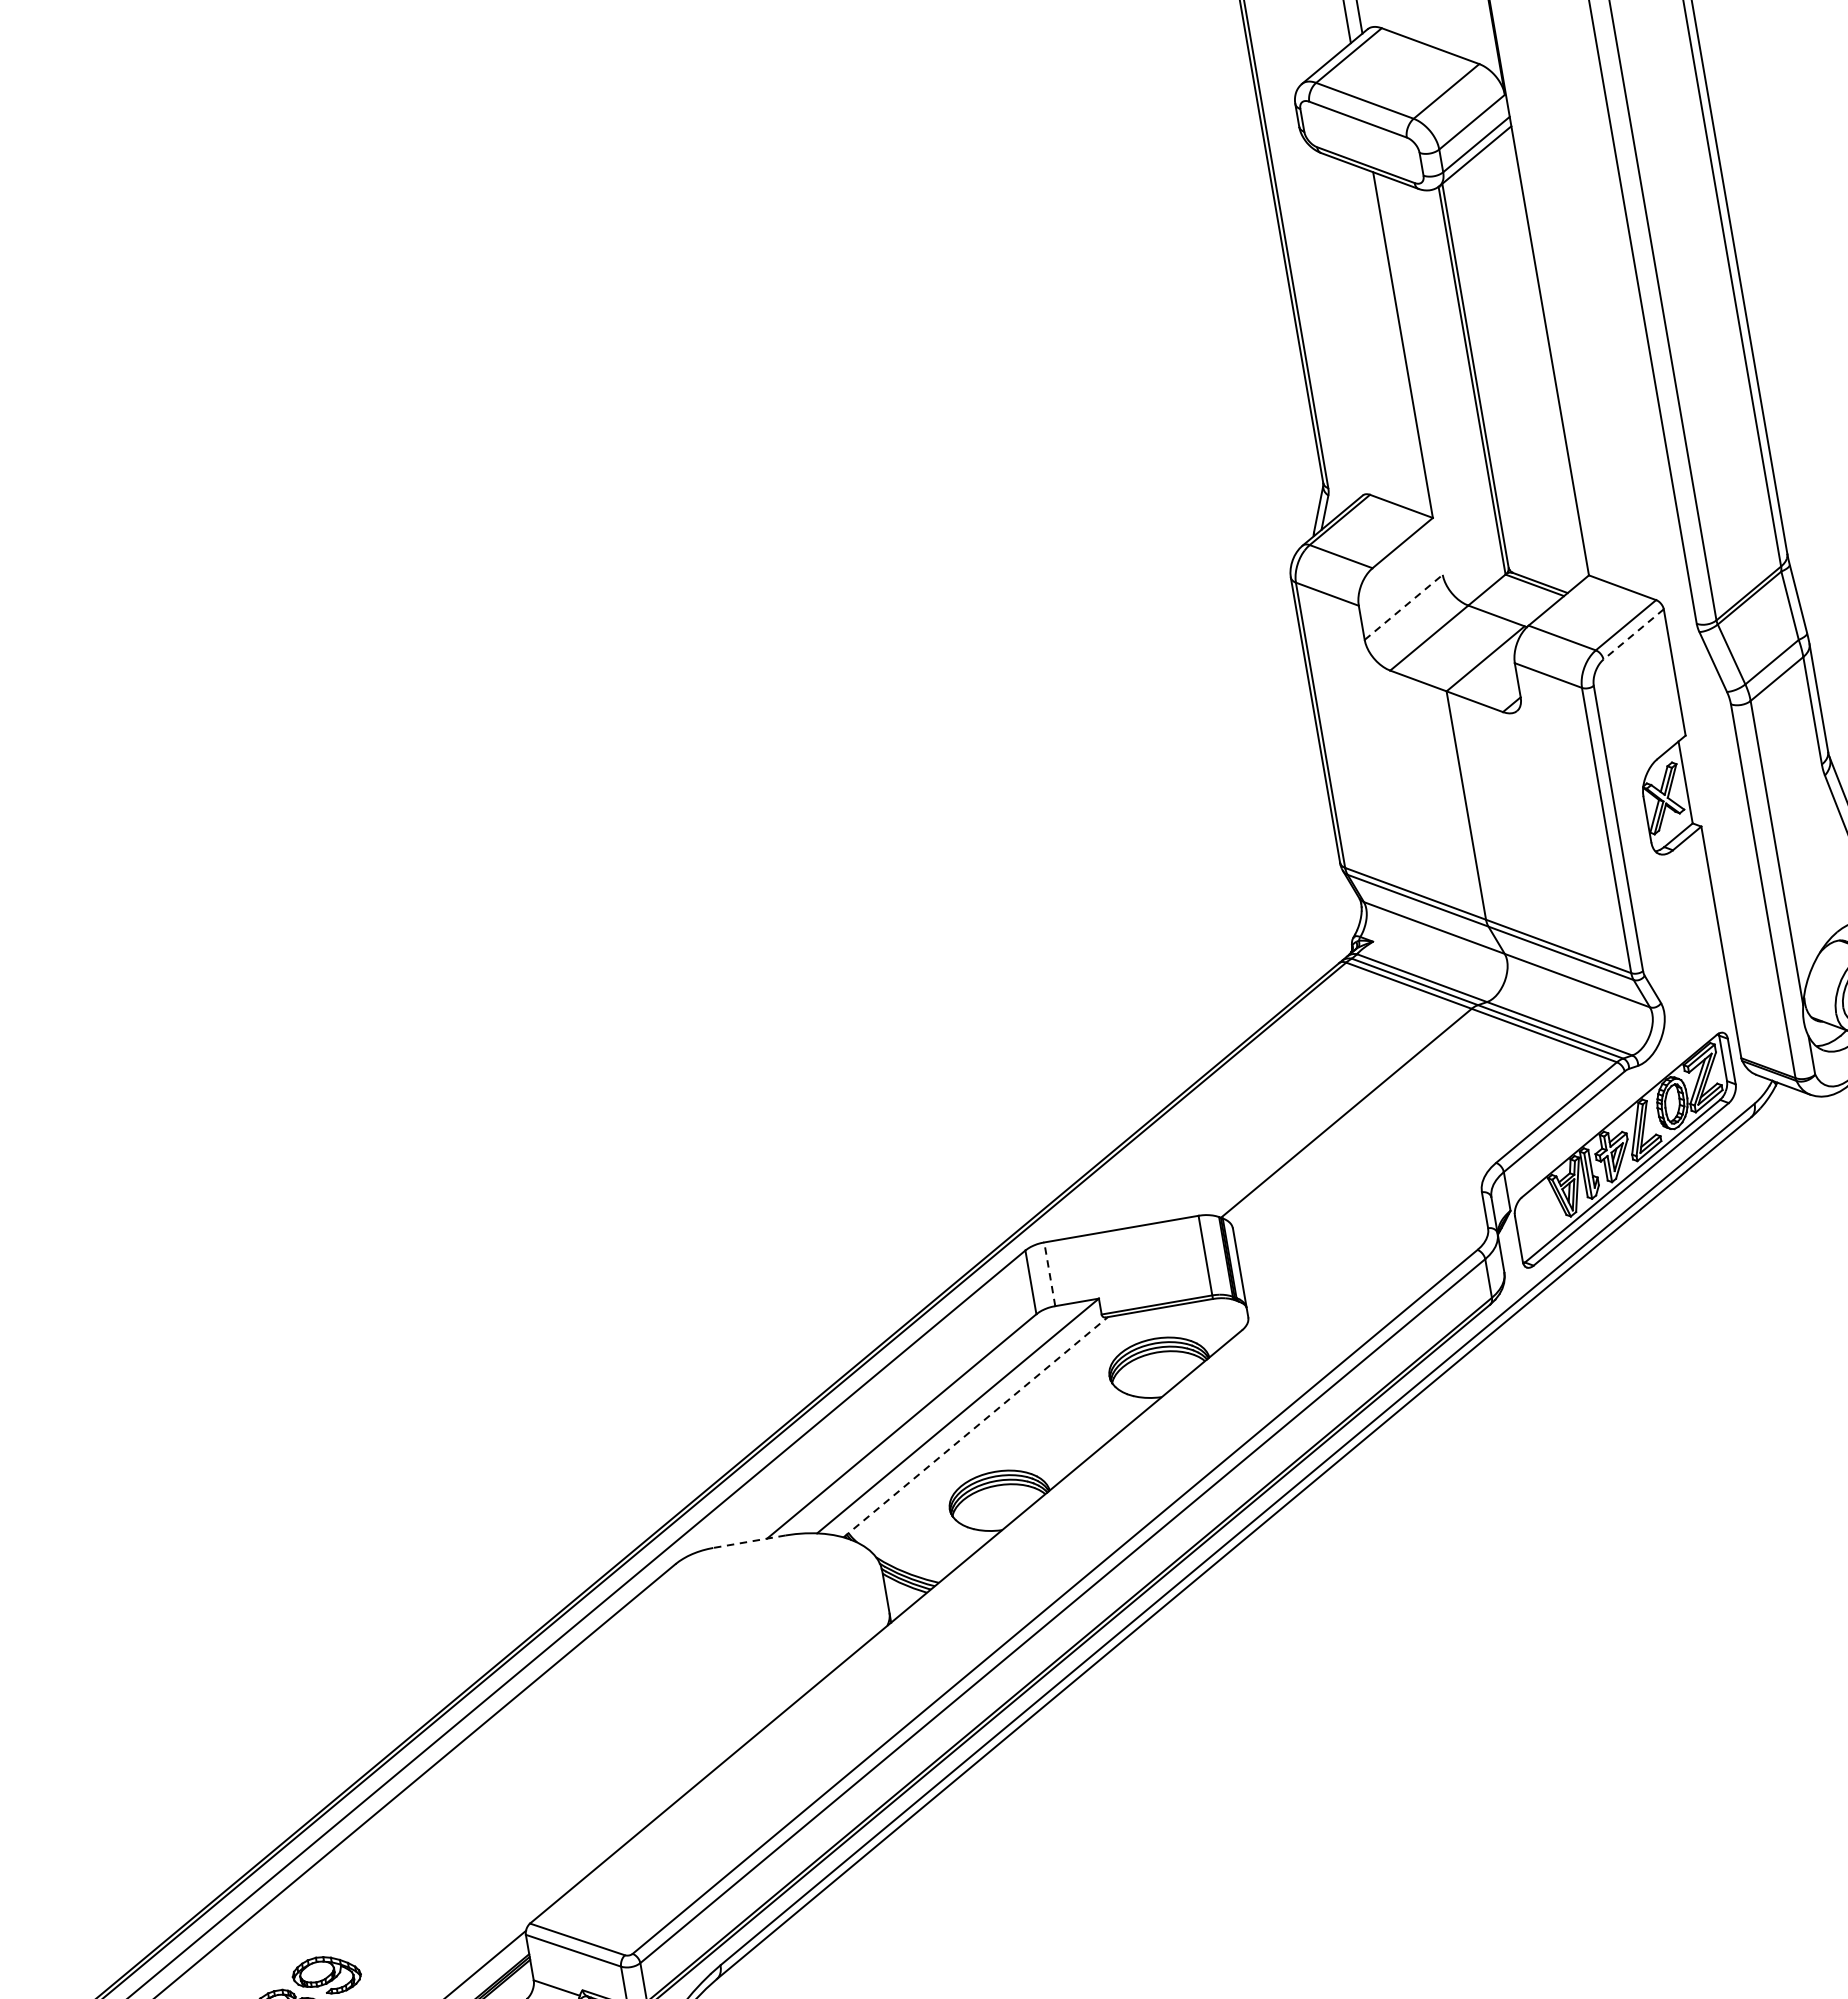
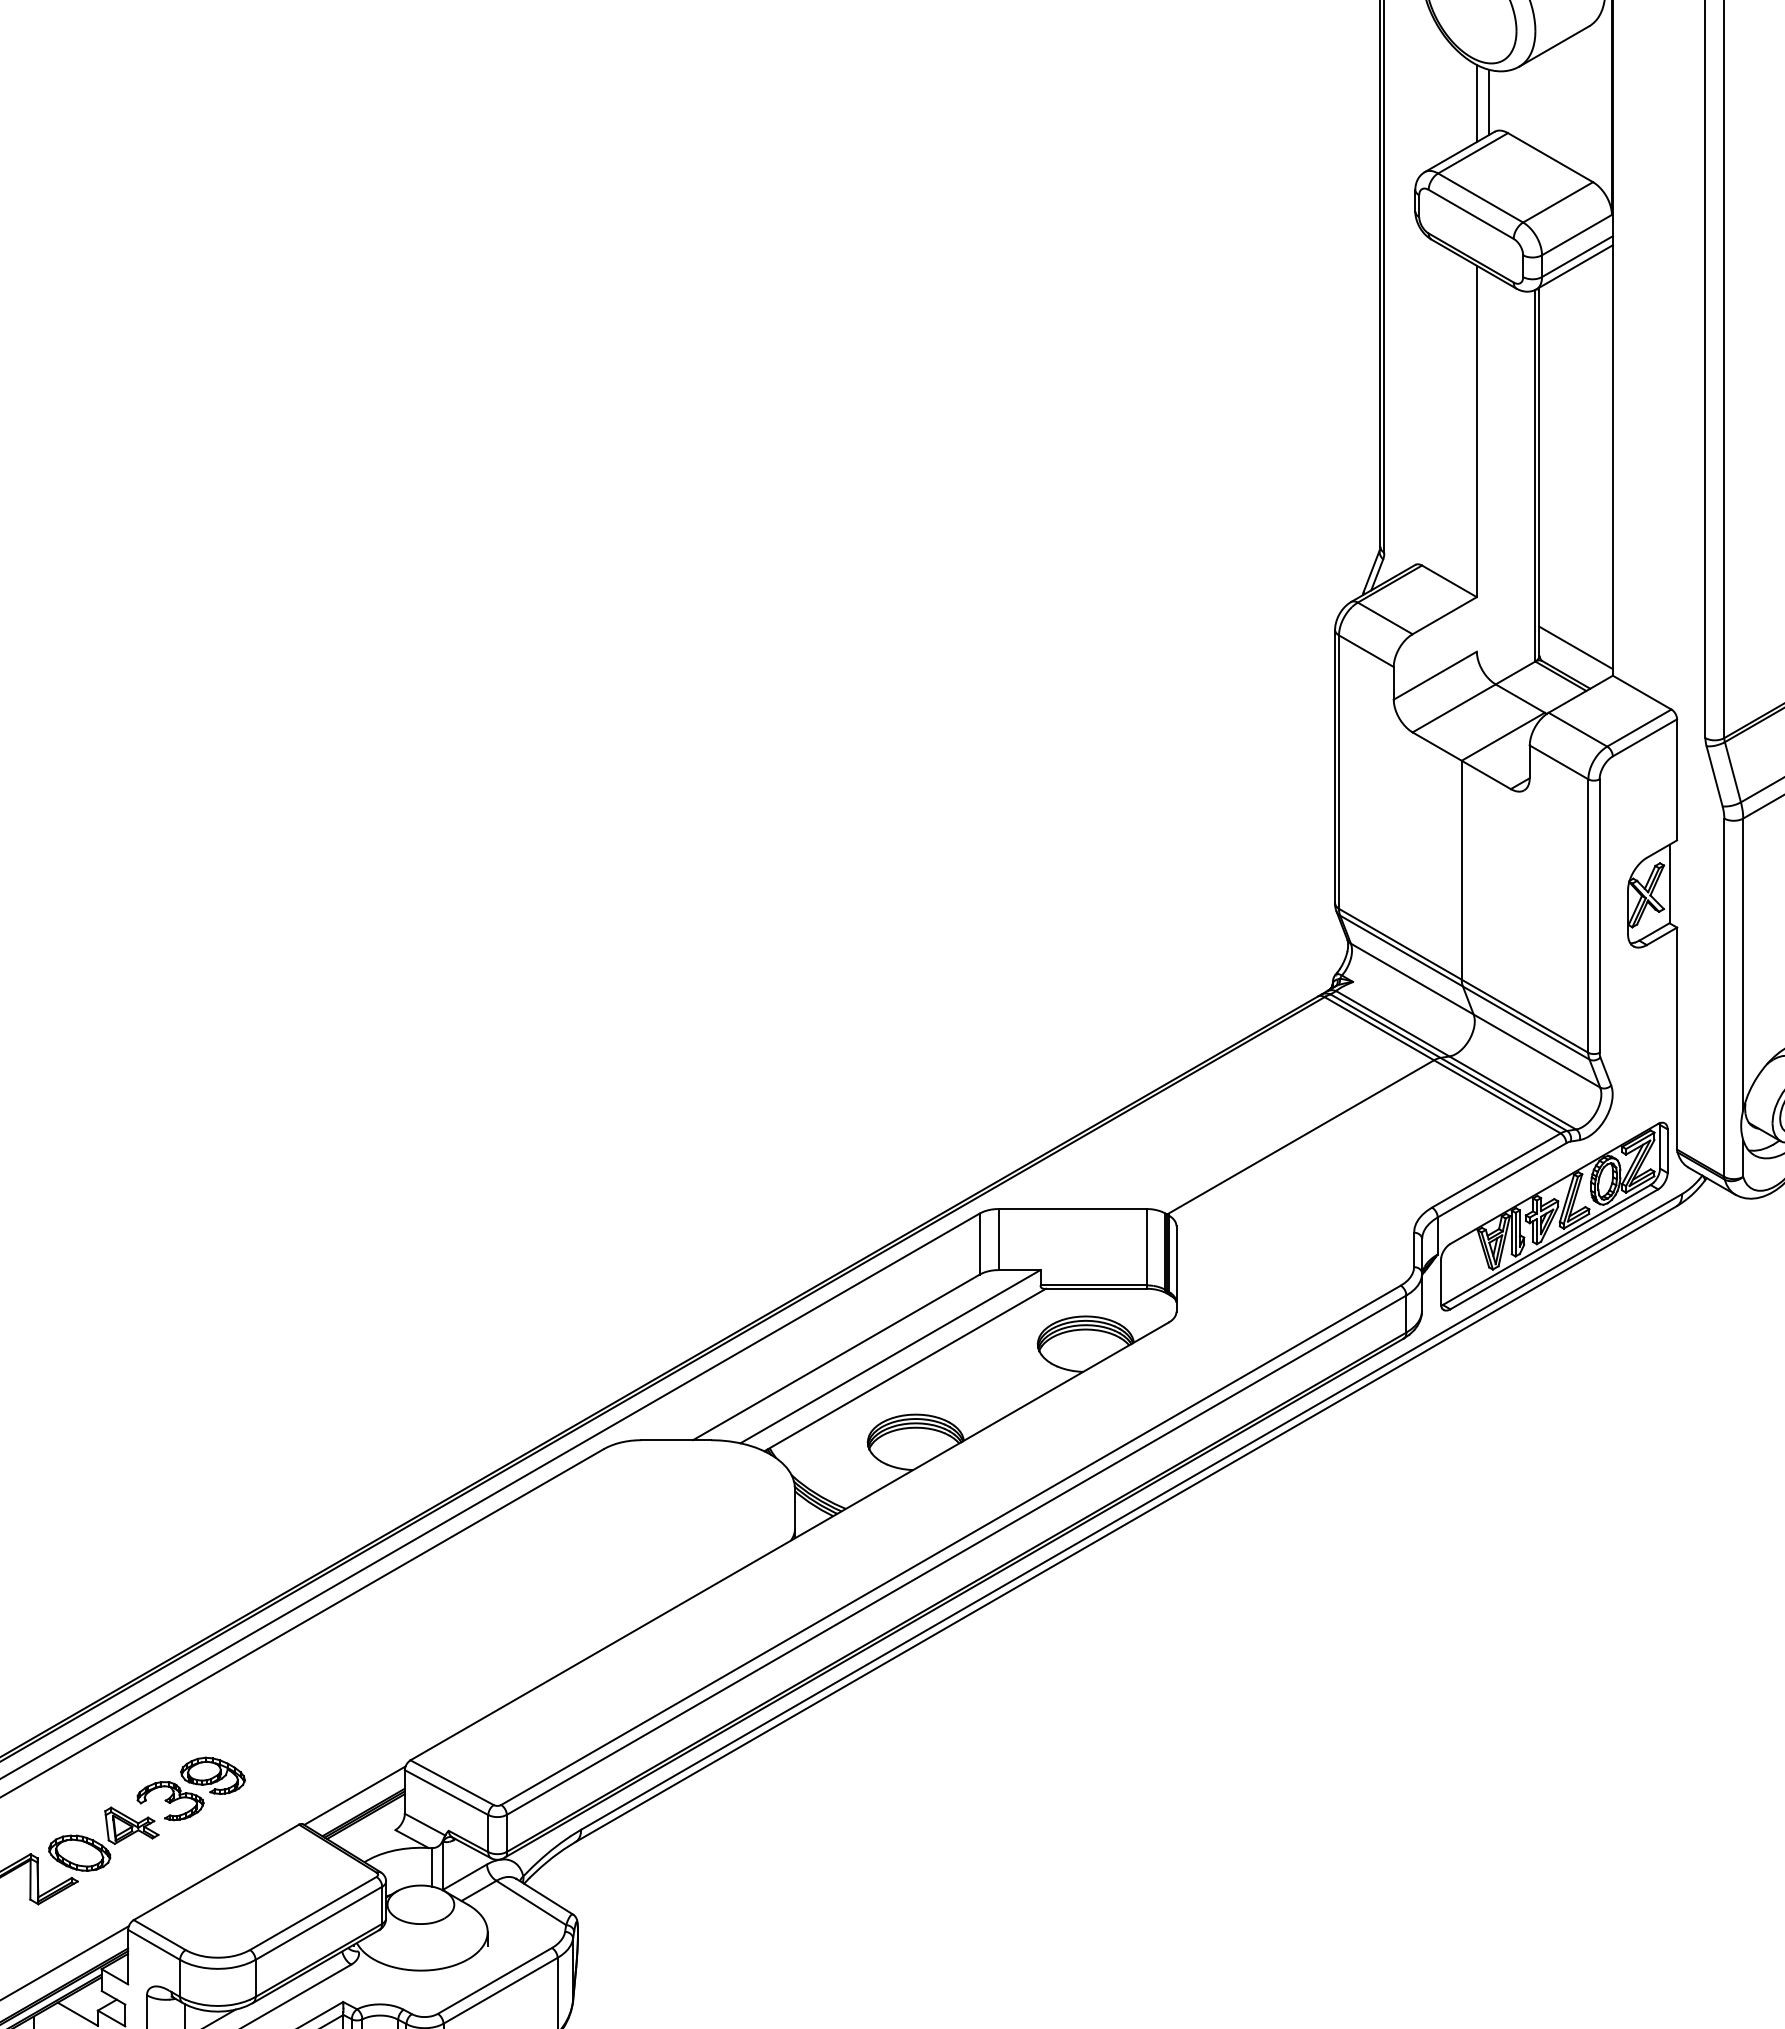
line: (1544, 552) -> (1575, 647), added
line: (1403, 607) -> (1435, 675), dashed -> solid
line: (1633, 635) -> (1644, 738), dashed -> solid
line: (1049, 1274) -> (998, 1239), dashed -> solid
line: (976, 1427) -> (905, 1370), dashed -> solid
line: (749, 1541) -> (676, 1440), dashed -> solid

